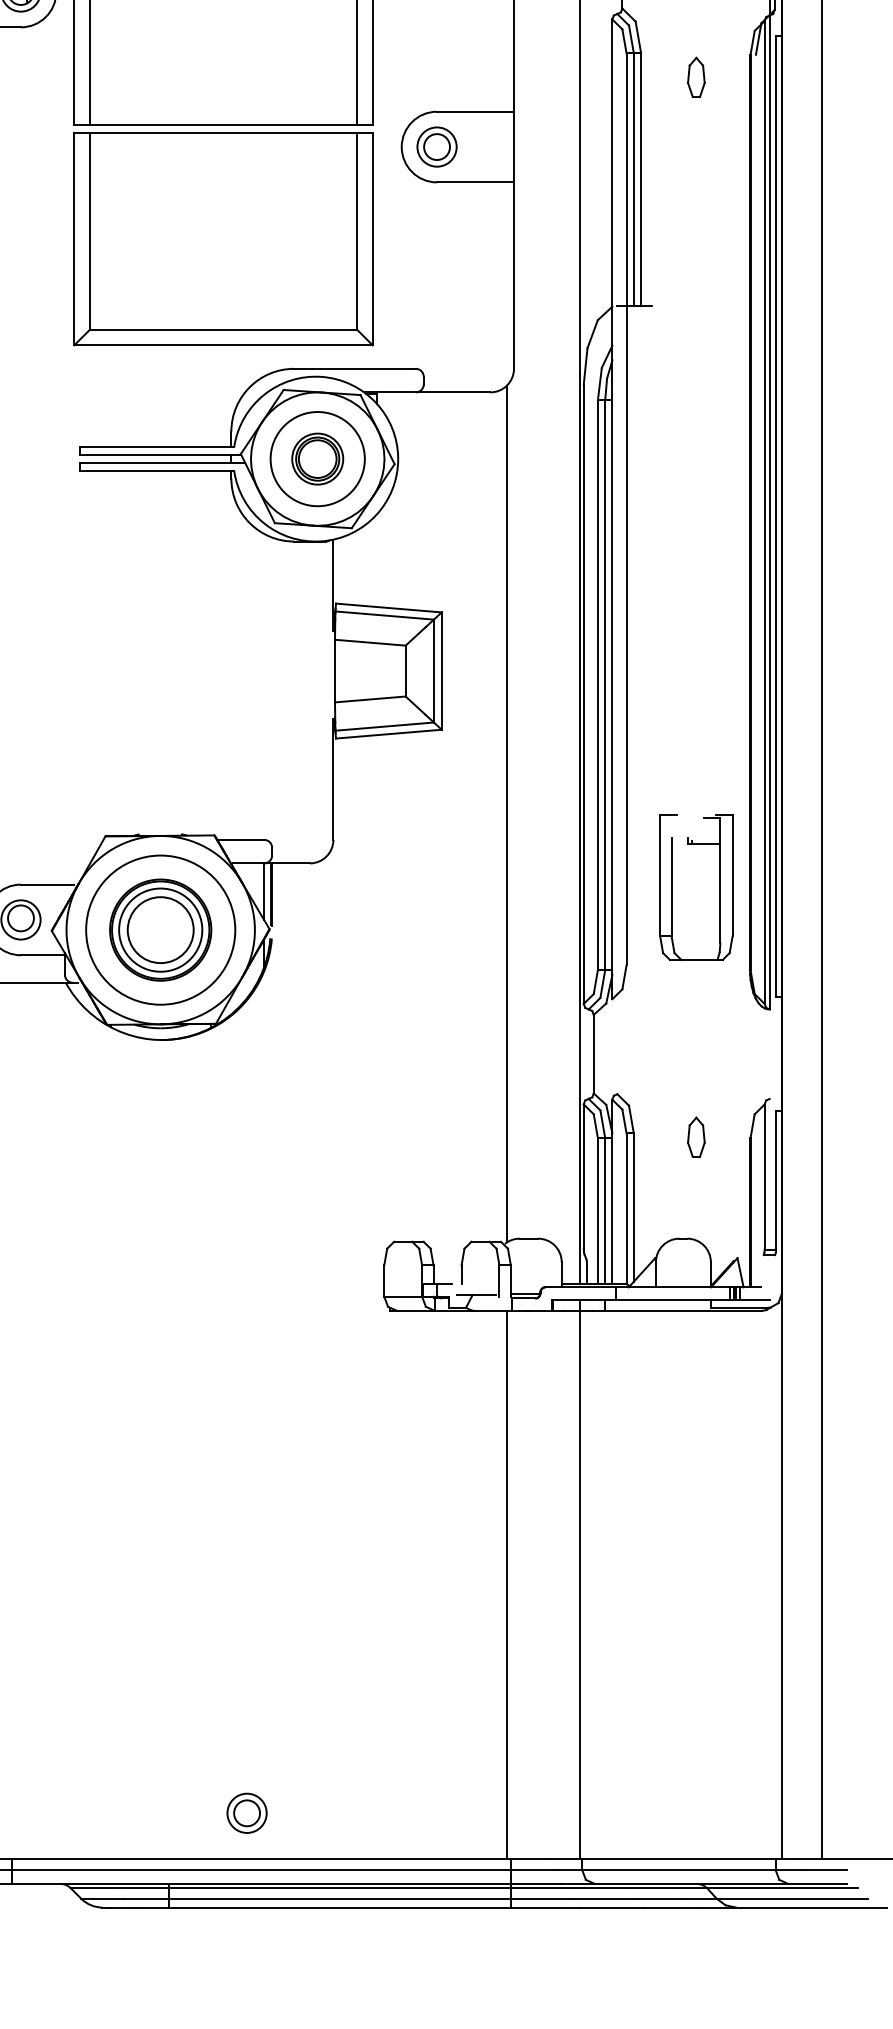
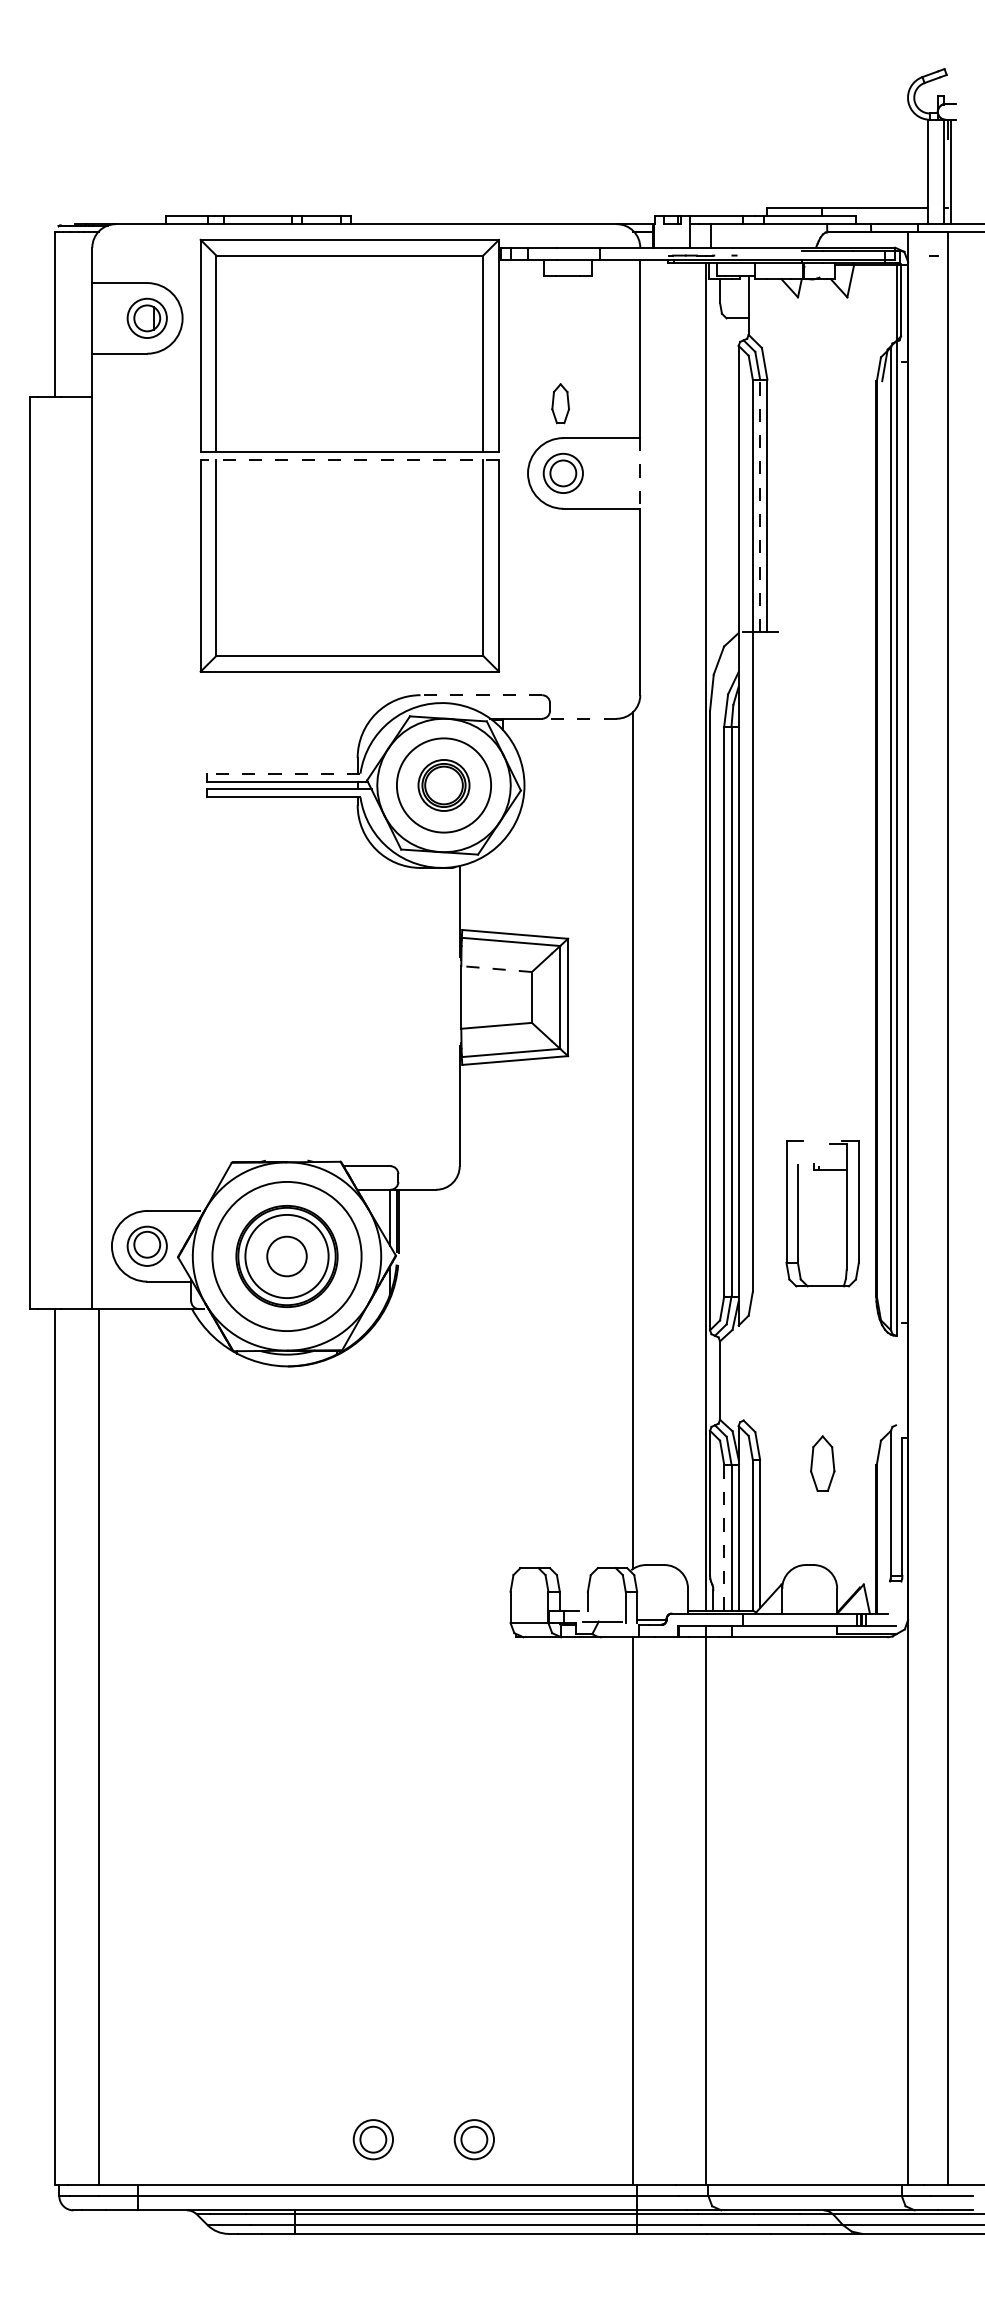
part: (696, 77) -> (560, 403), moved
line: (223, 133) -> (349, 459), solid -> dashed
line: (514, 147) -> (640, 473), solid -> dashed
line: (634, 179) -> (760, 505), solid -> dashed
line: (355, 369) -> (481, 695), solid -> dashed
line: (452, 392) -> (578, 718), solid -> dashed
line: (157, 447) -> (283, 773), solid -> dashed
line: (776, 516) -> (902, 842), removed
line: (370, 643) -> (496, 969), solid -> dashed
circle: (160, 930) -> (286, 1256), size x0.6
part: (696, 1137) -> (822, 1463), size x1.4
line: (598, 1211) -> (724, 1537), solid -> dashed
part: (347, 1813) -> (473, 2139), added

